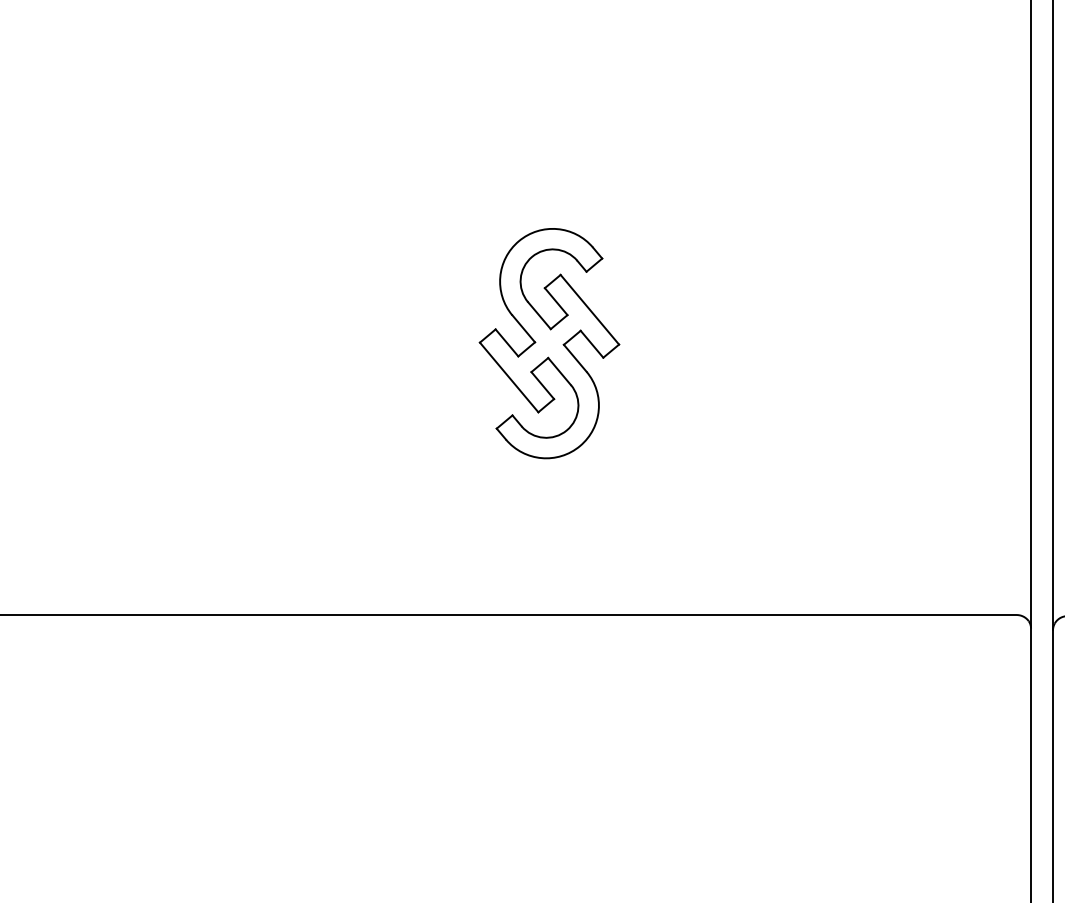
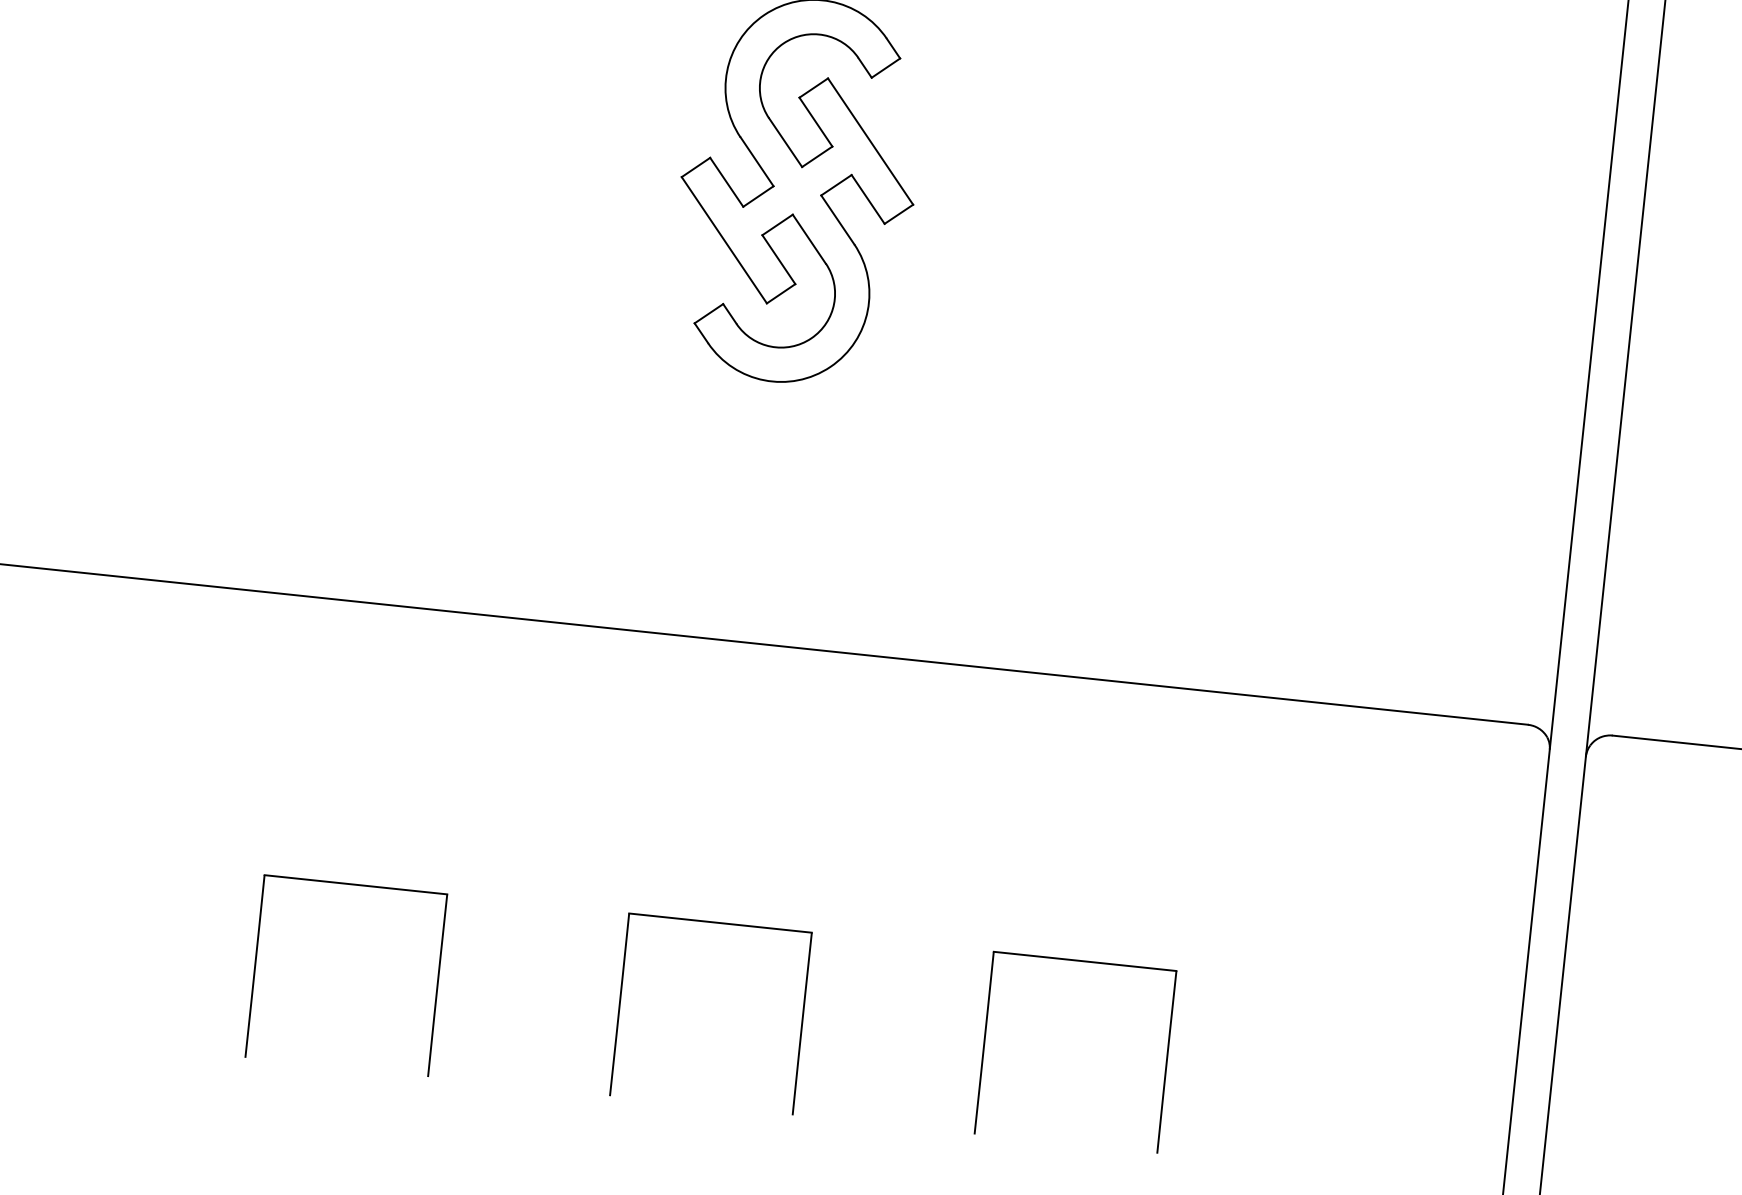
part: (330, 783) -> (355, 885), added
part: (549, 783) -> (720, 923), added
part: (768, 783) -> (1085, 962), added

